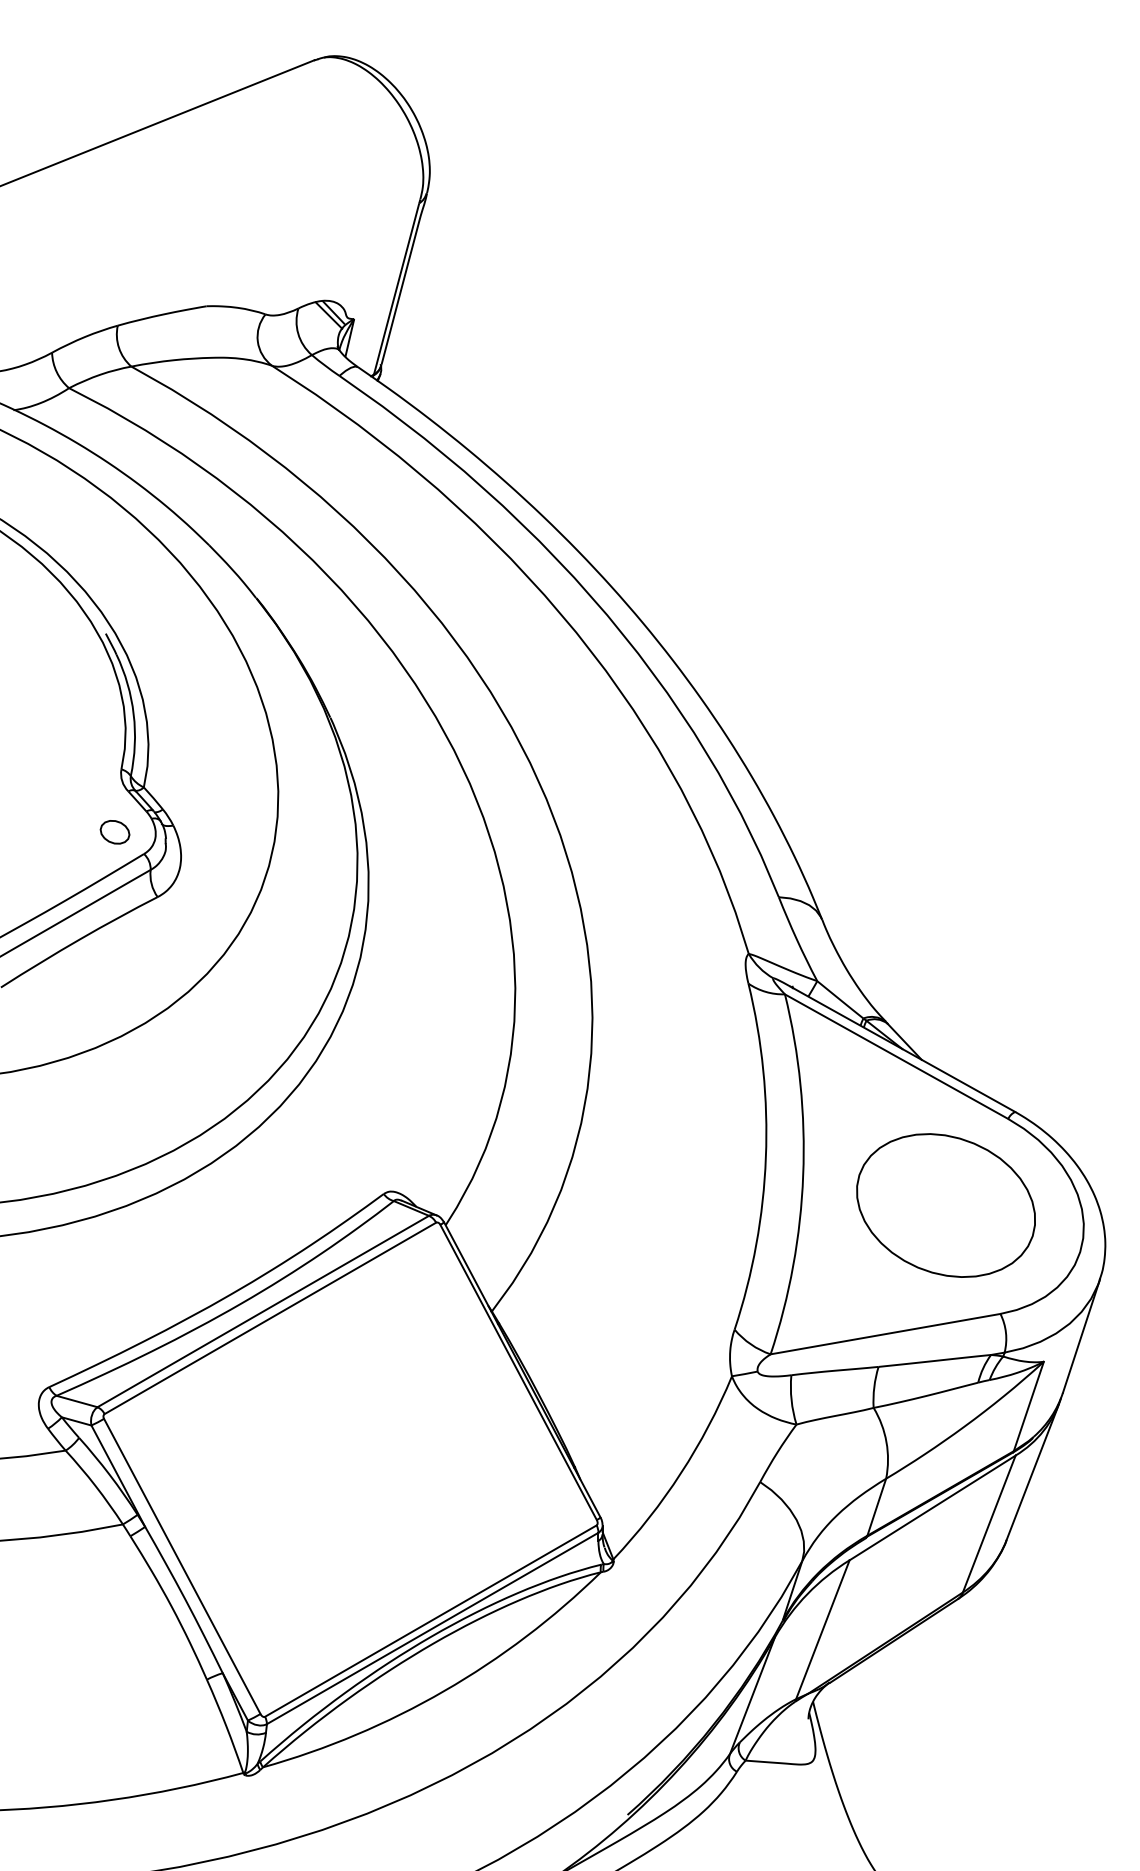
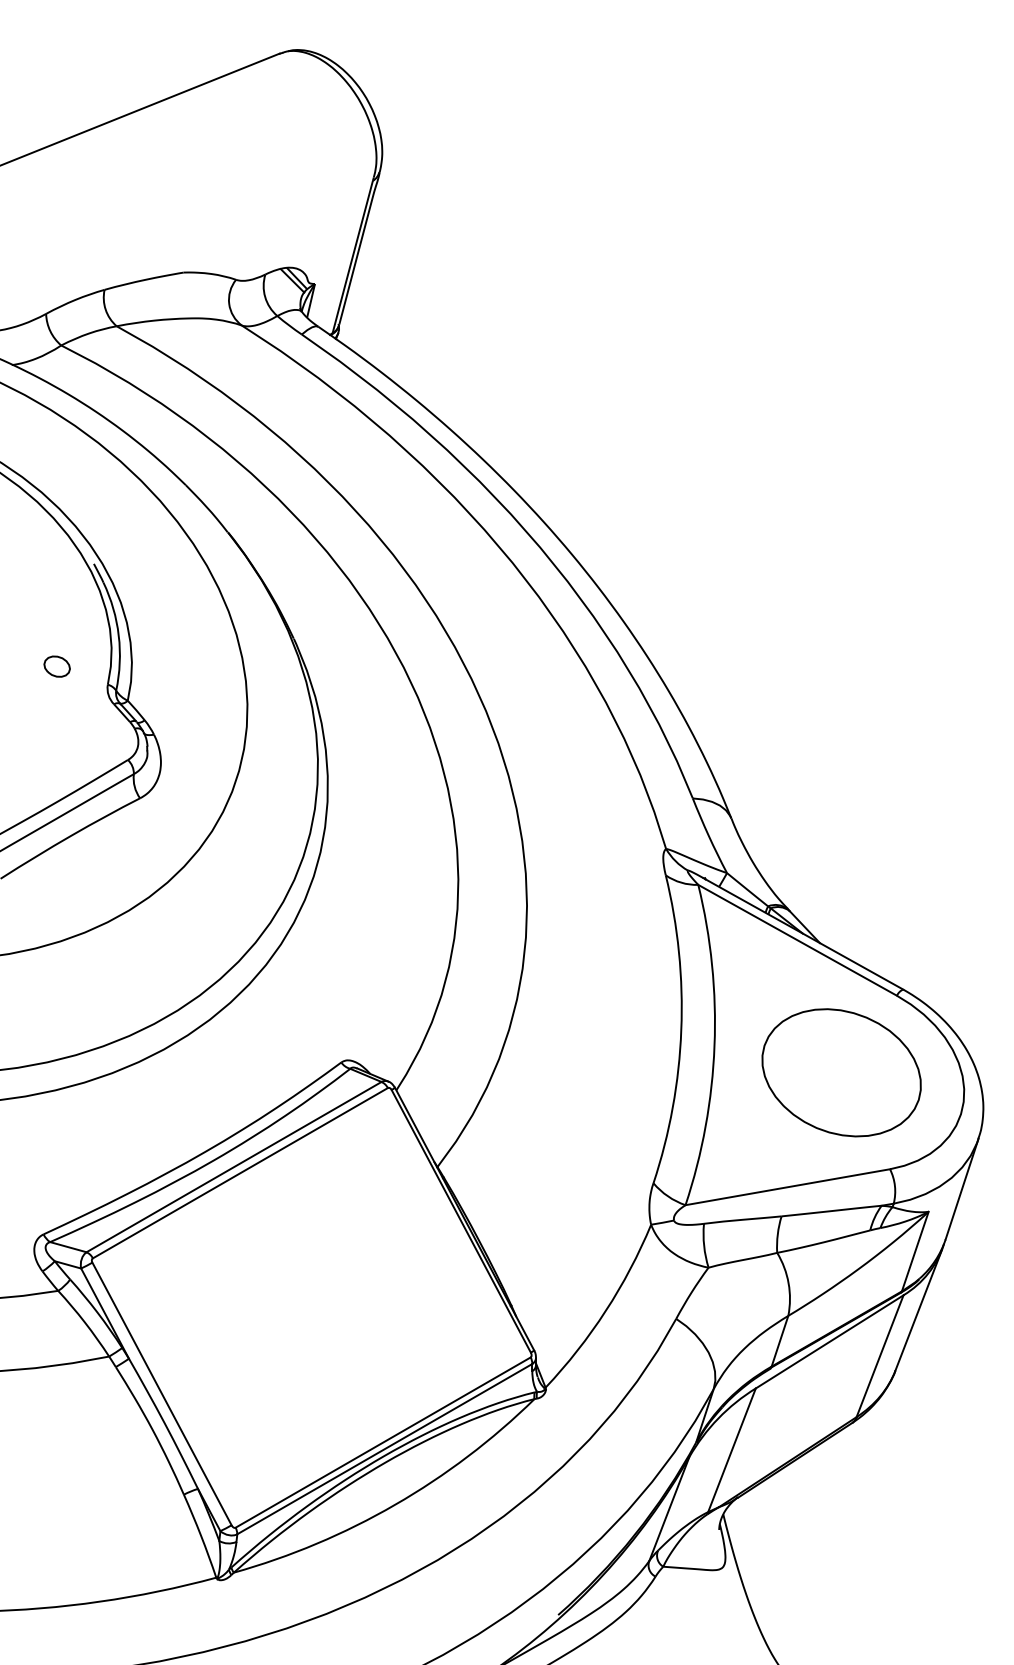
part: (114, 832) -> (56, 666), moved

